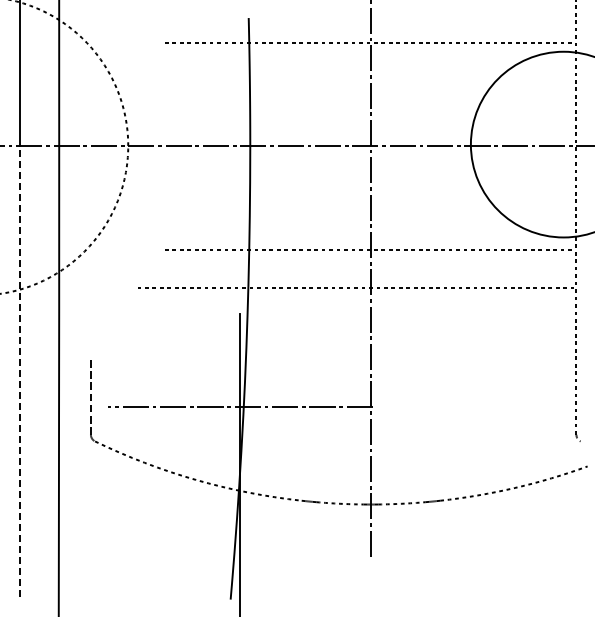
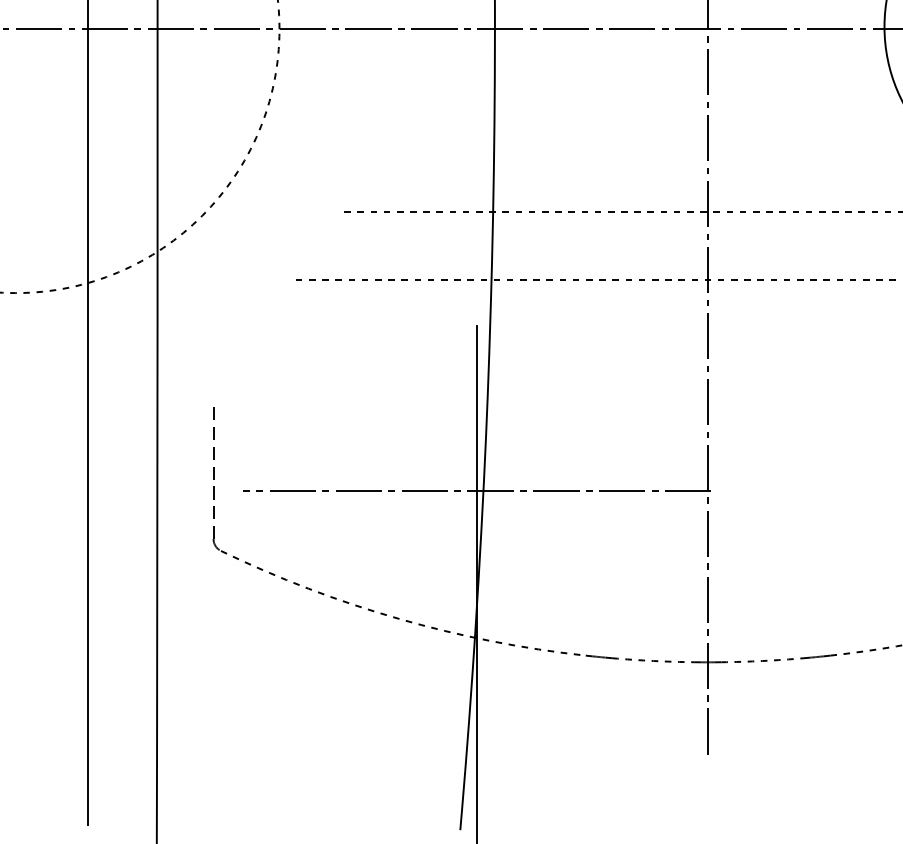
line: (19, 370) -> (87, 425), dashed -> solid

